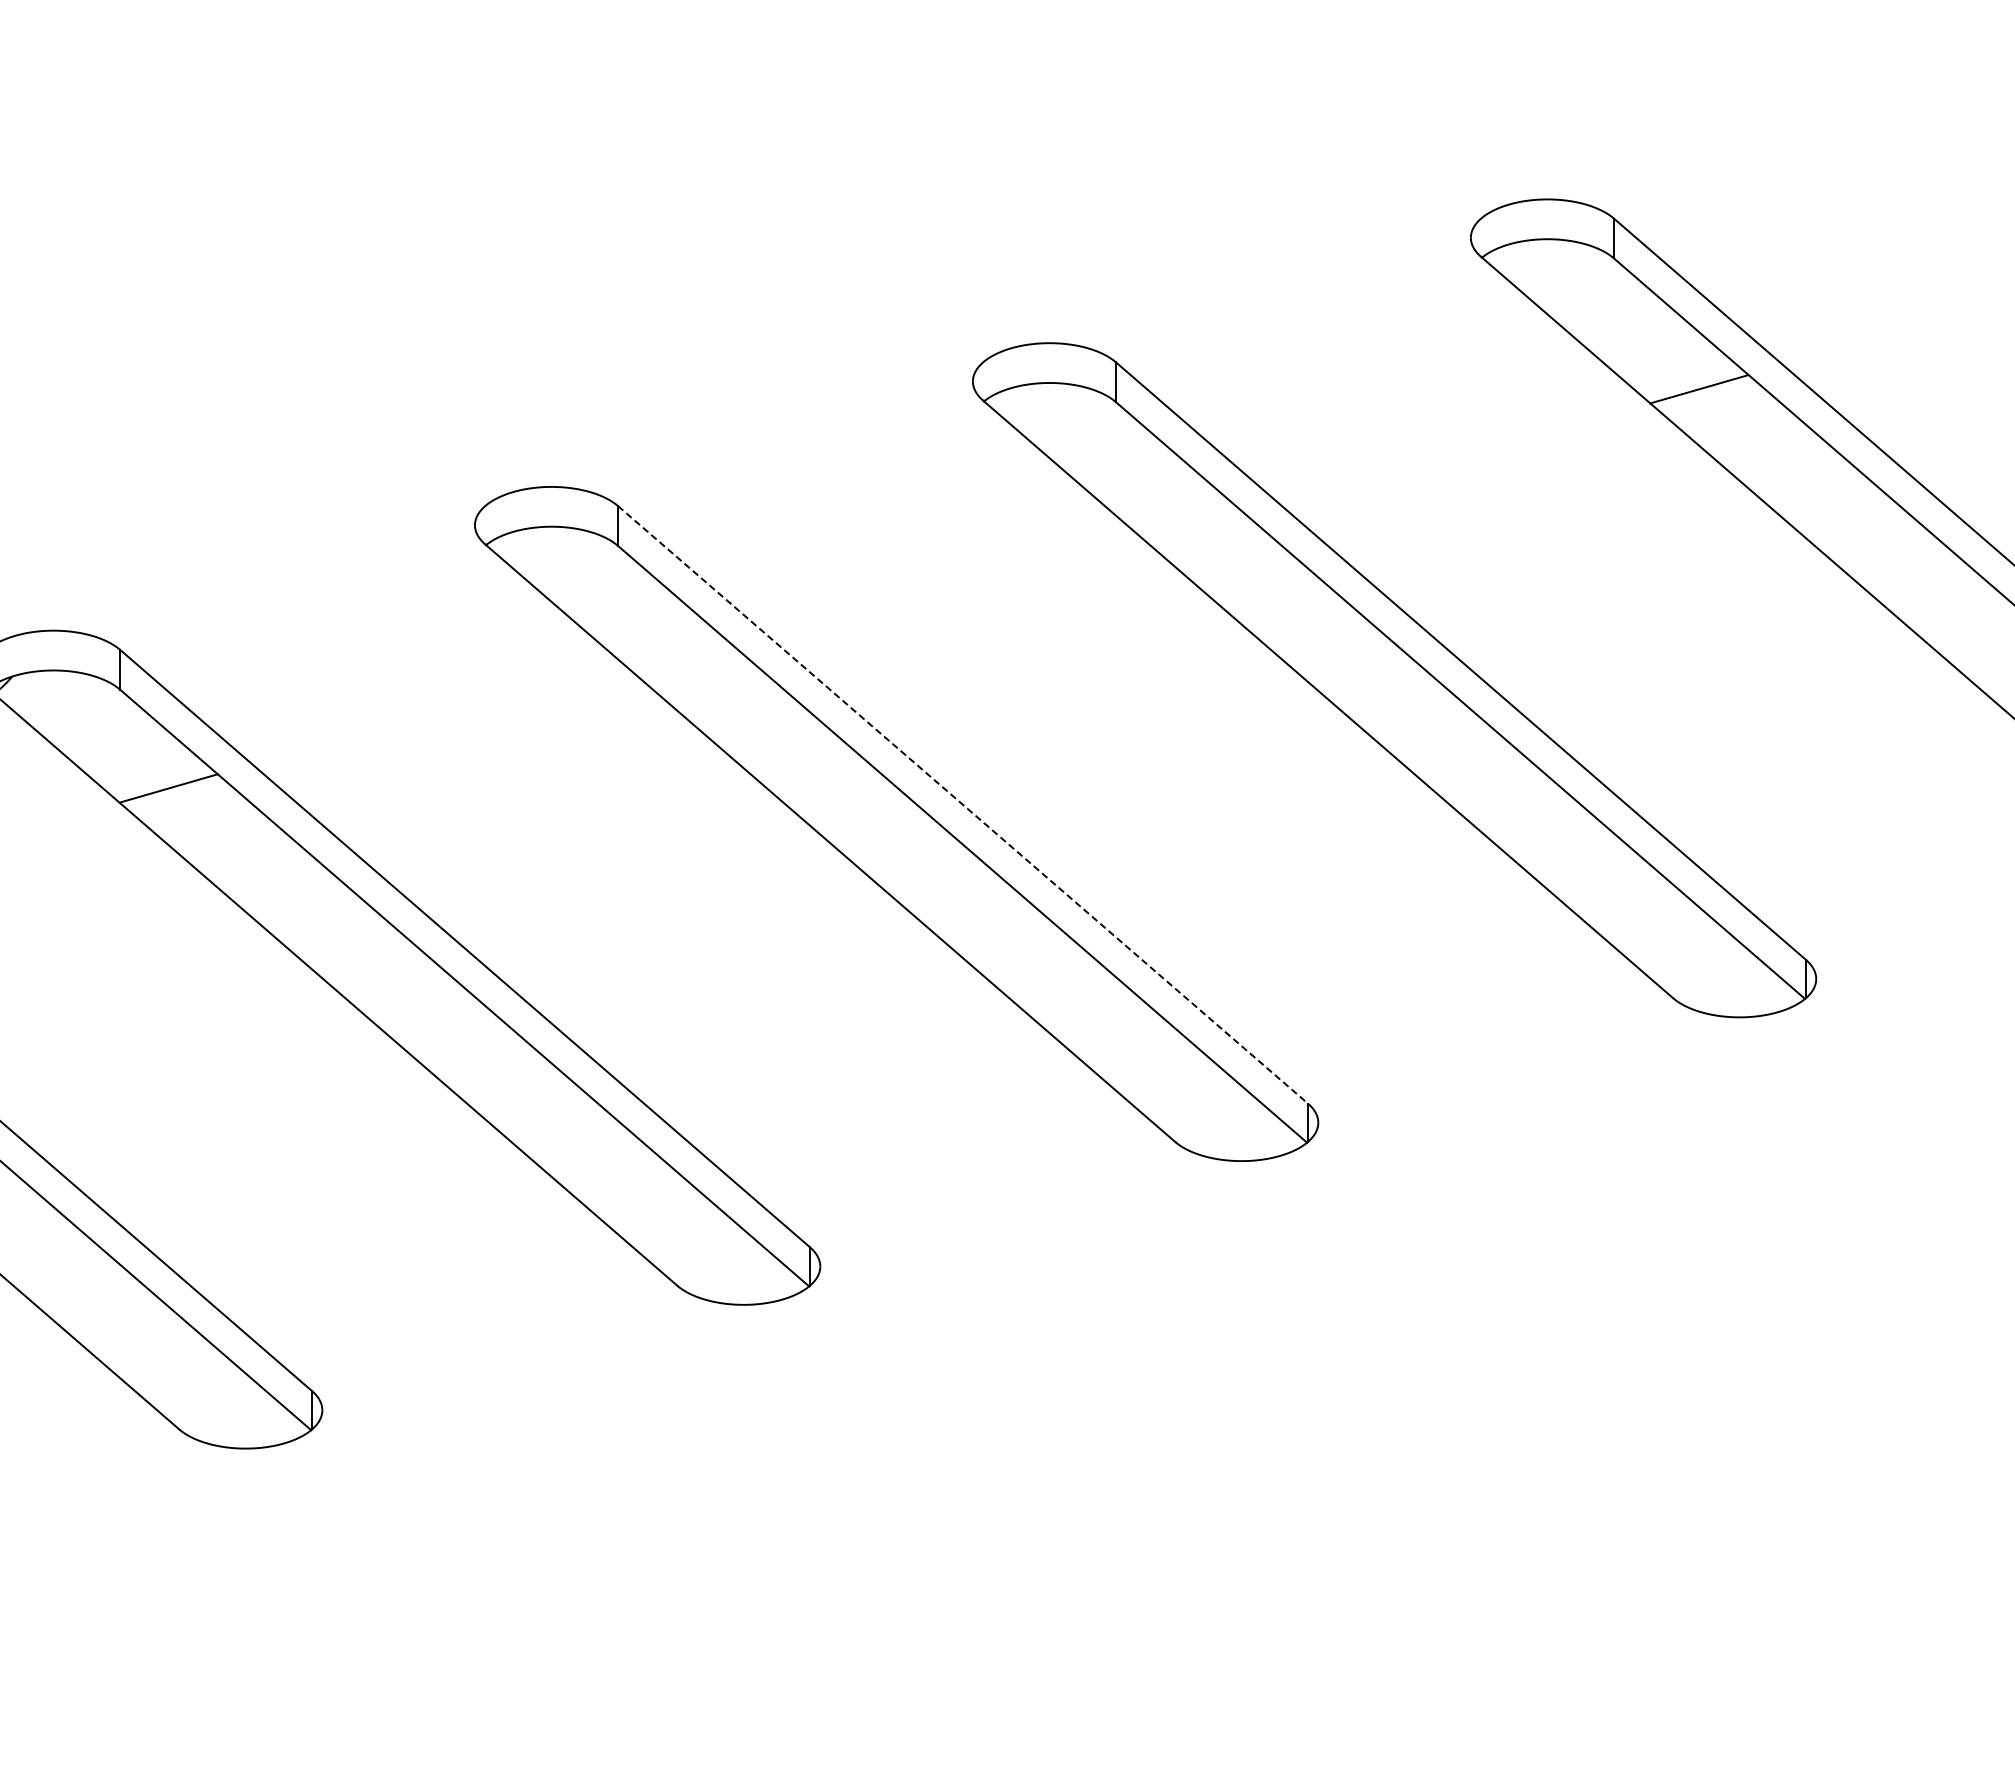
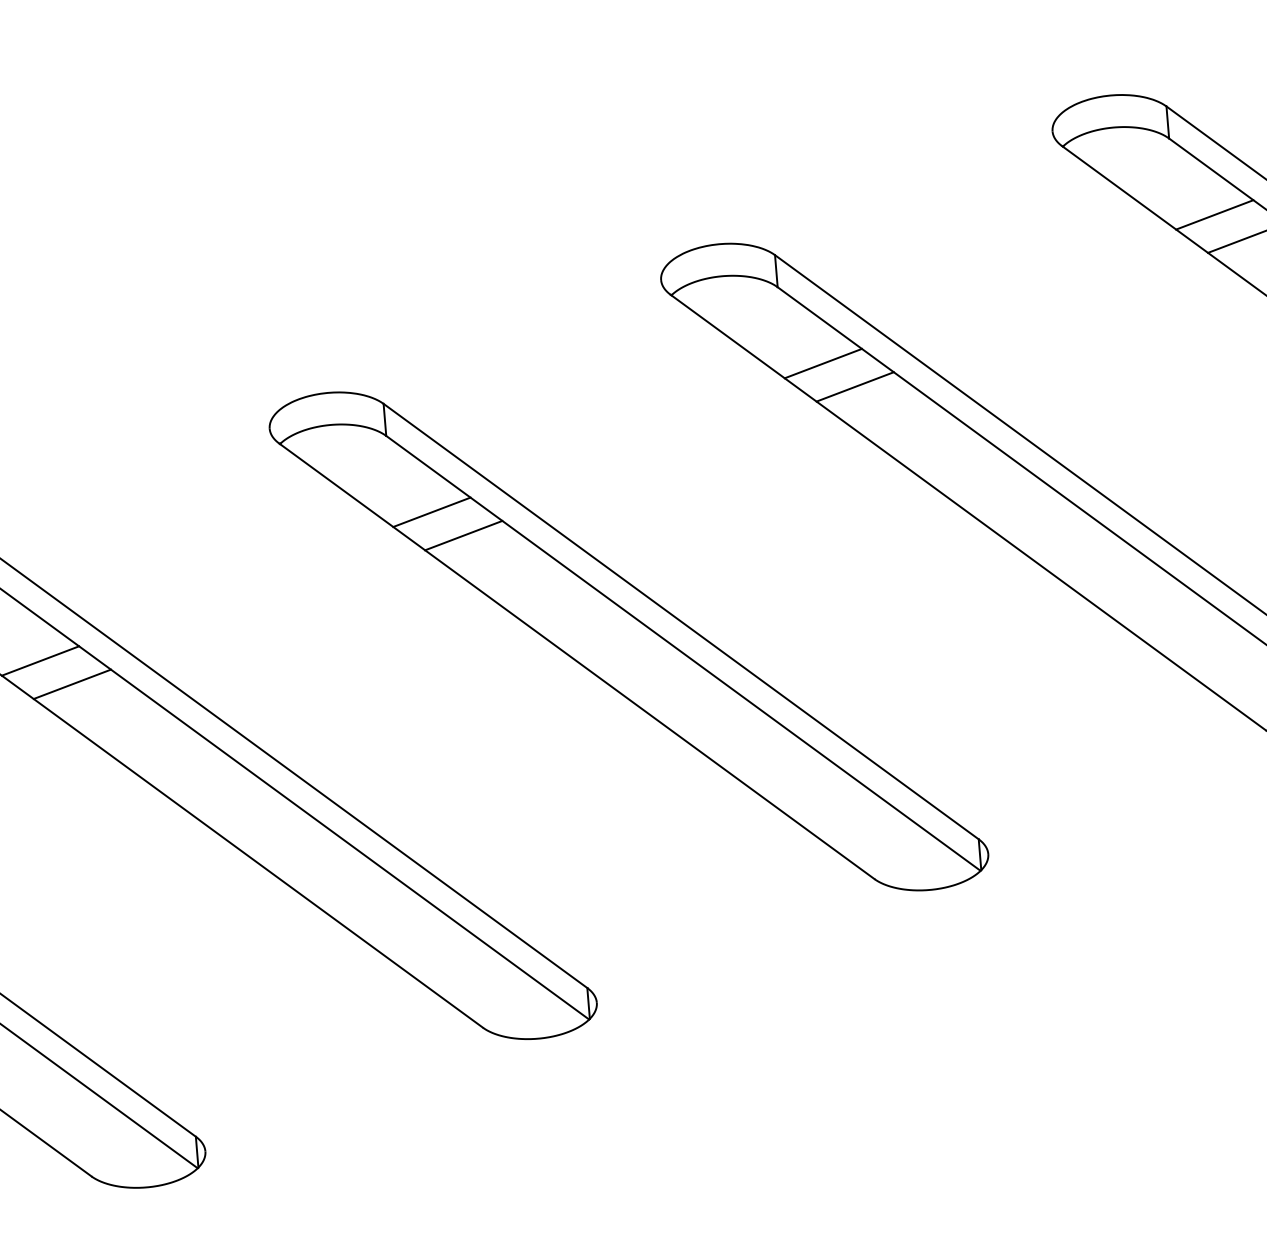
line: (1662, 357) -> (1214, 215), added
line: (1164, 500) -> (823, 363), added
line: (1201, 532) -> (855, 386), added
line: (666, 644) -> (431, 512), added
line: (703, 676) -> (463, 535), added
line: (963, 805) -> (681, 622), dashed -> solid
line: (205, 820) -> (72, 684), added

